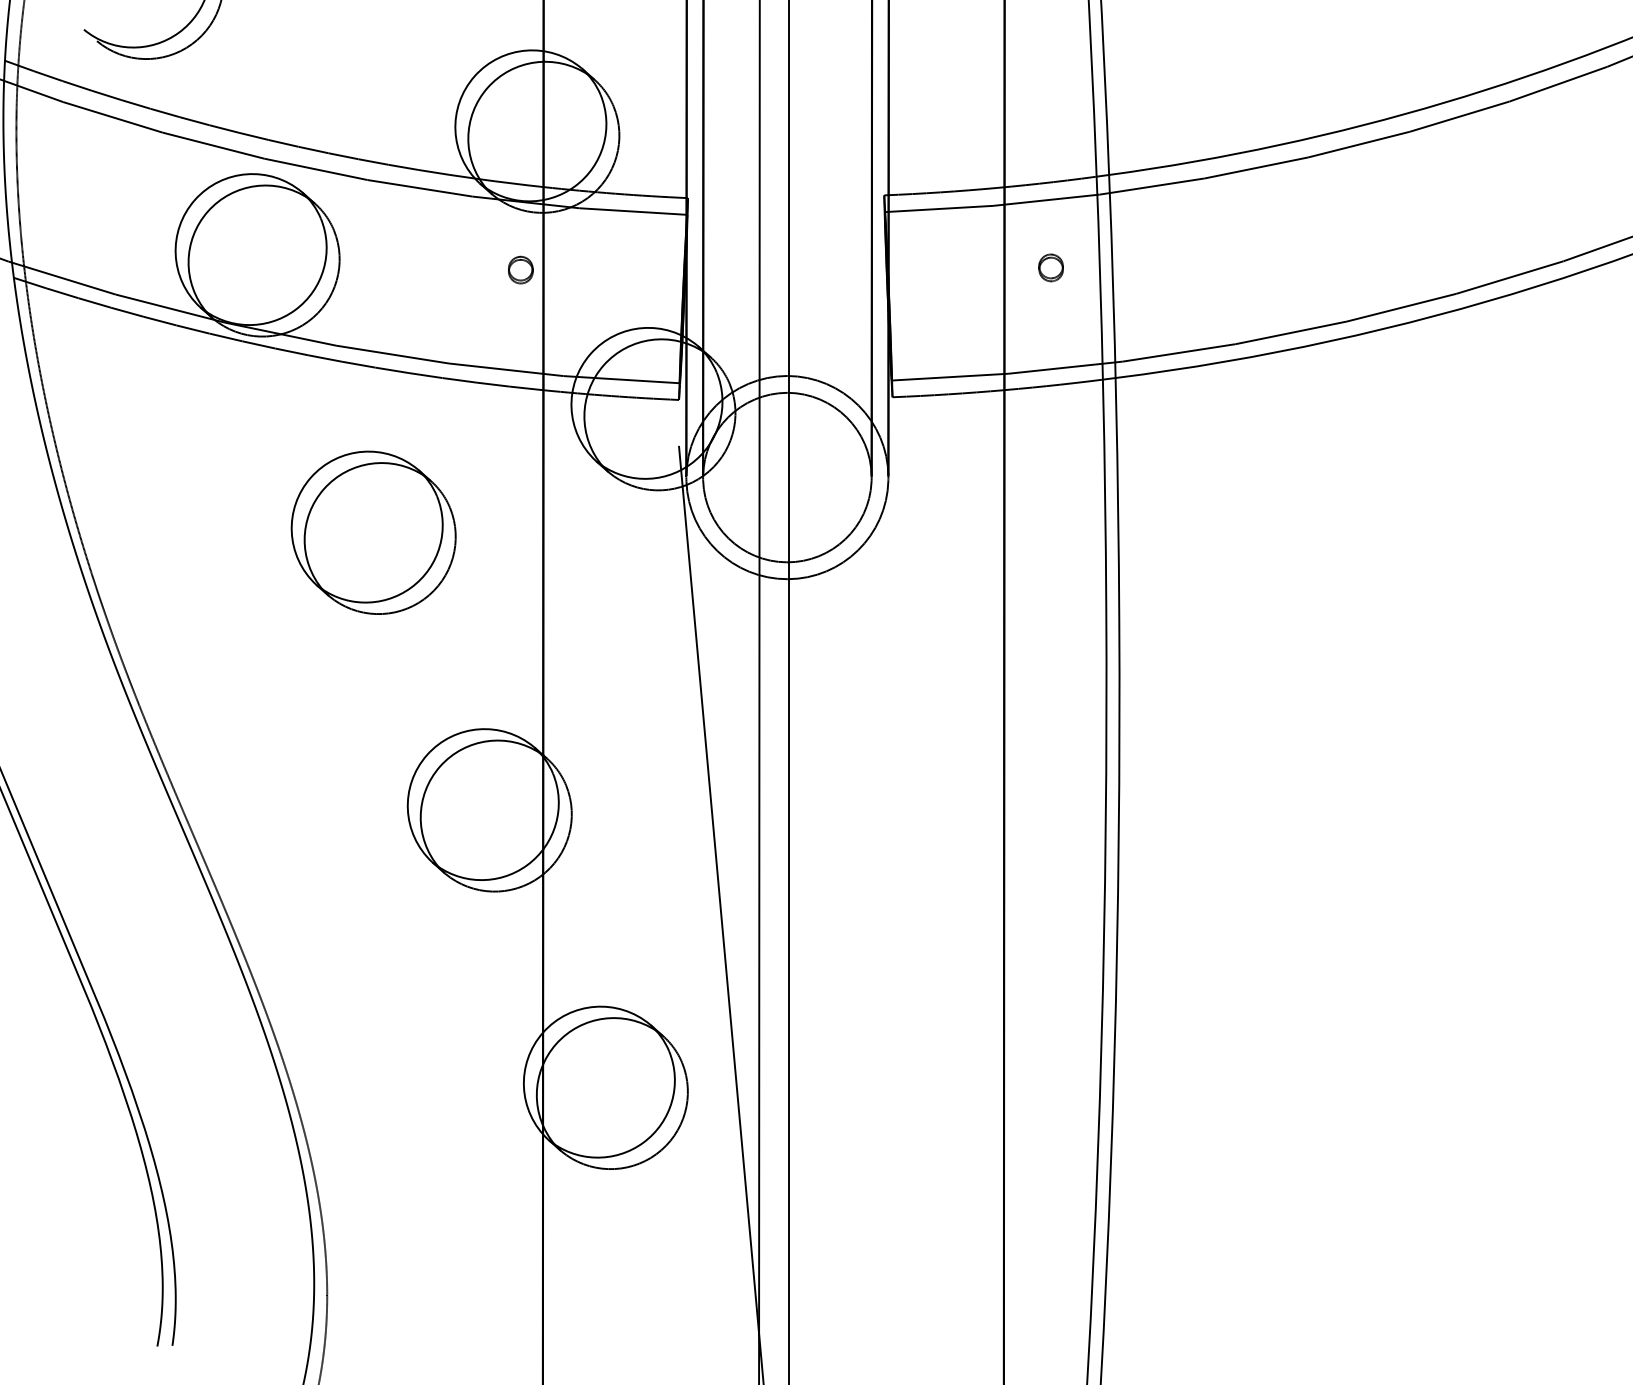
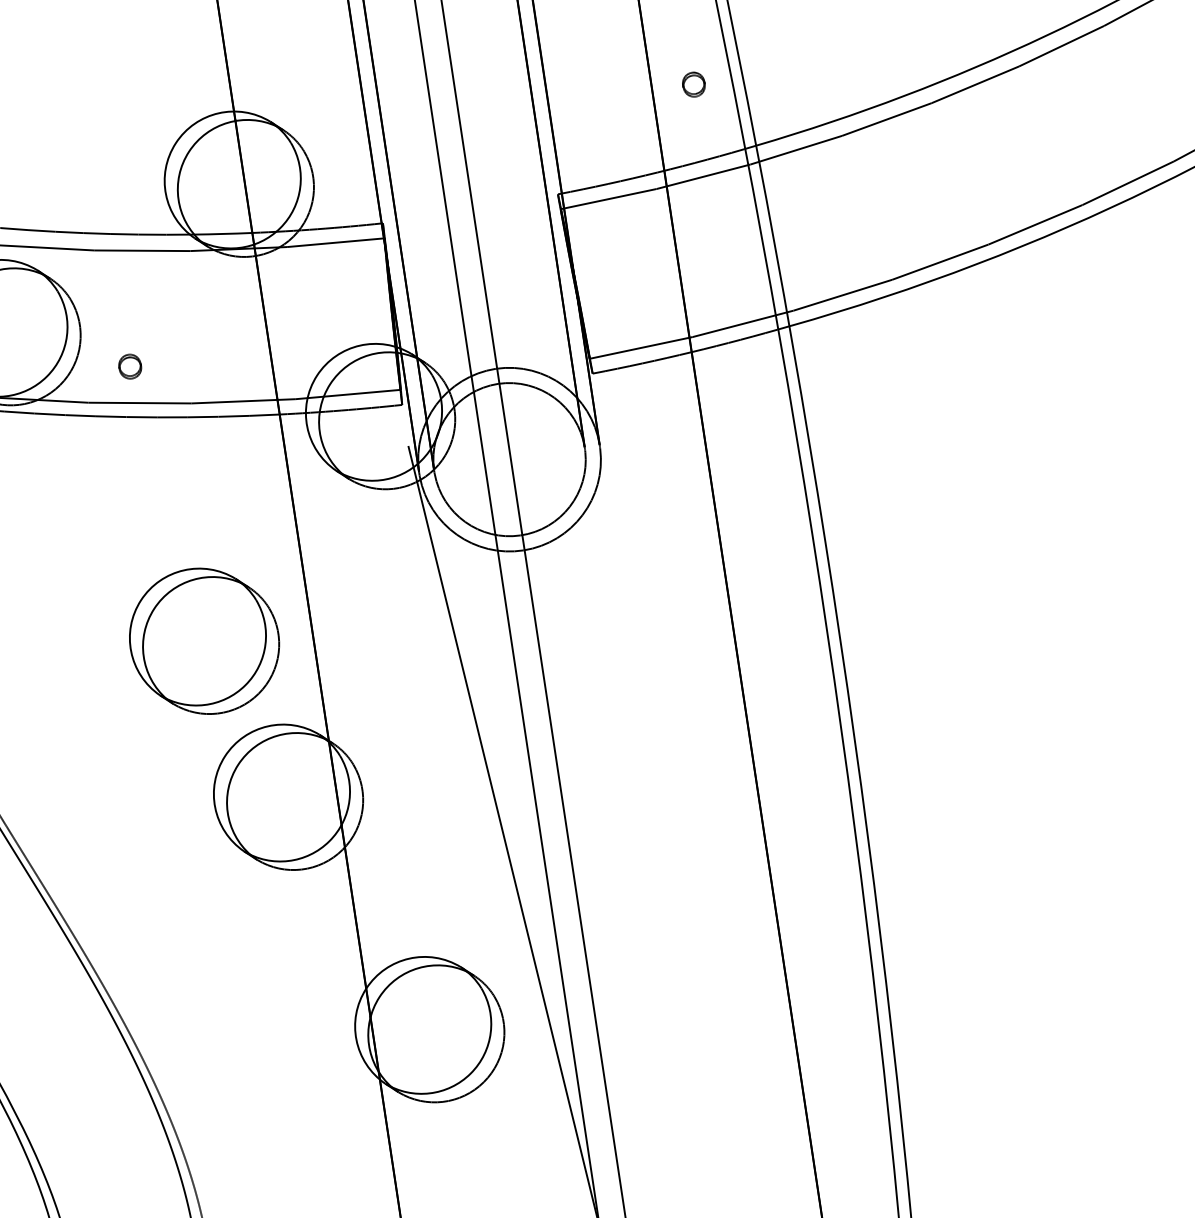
part: (1050, 267) -> (693, 84), moved
part: (520, 269) -> (129, 366), moved
part: (373, 532) -> (204, 641), moved

